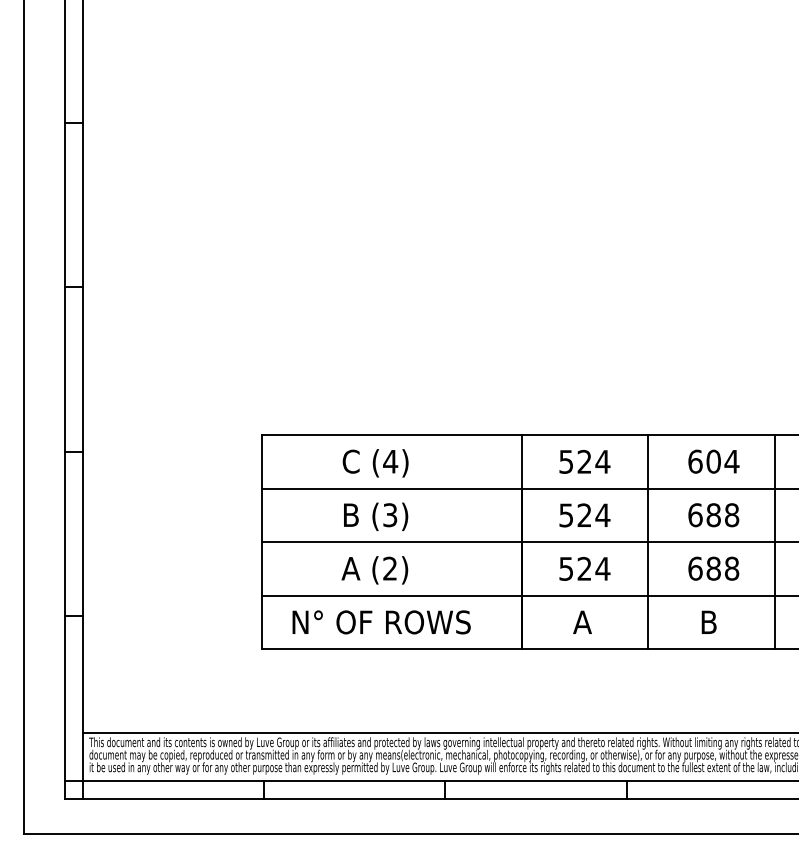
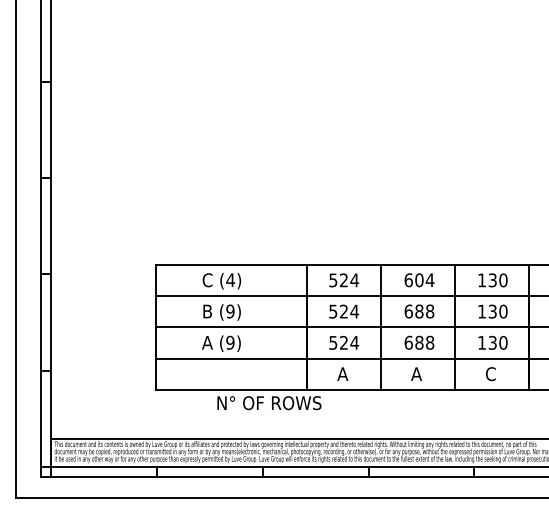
text: (390, 515) -> (230, 311), (3) -> (9)
text: (390, 568) -> (230, 342), (2) -> (9)
text: (708, 621) -> (416, 373), B -> A
text: (381, 622) -> (269, 403), moved

